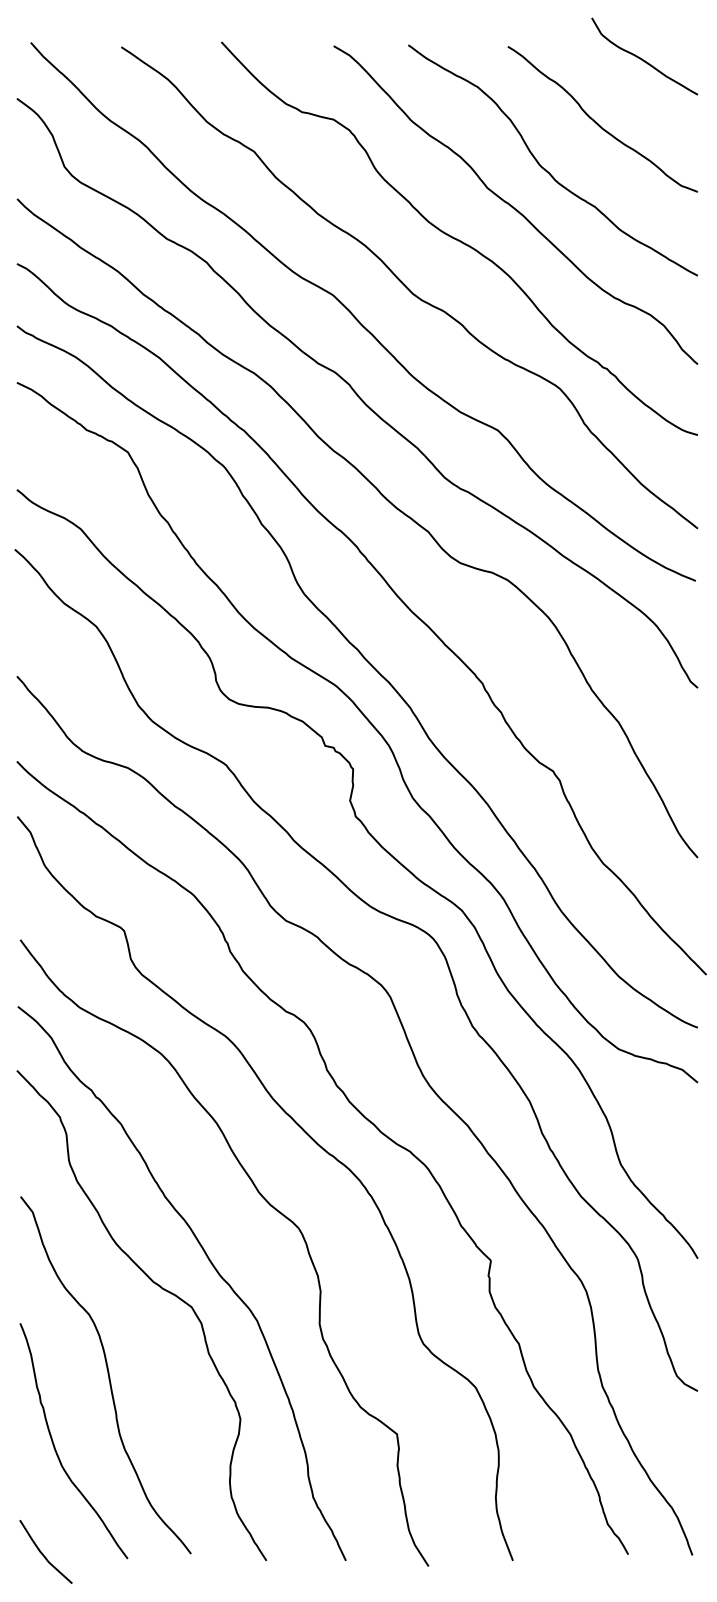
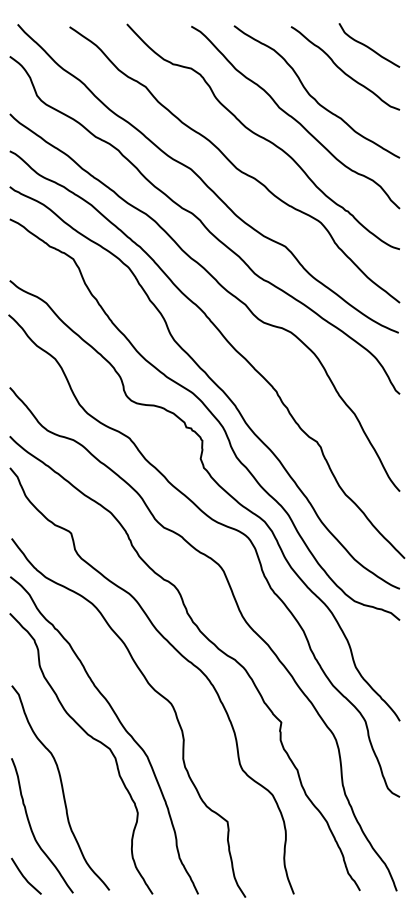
curve: (642, 58) -> (368, 46), moved
curve: (42, 1552) -> (24, 876), moved

